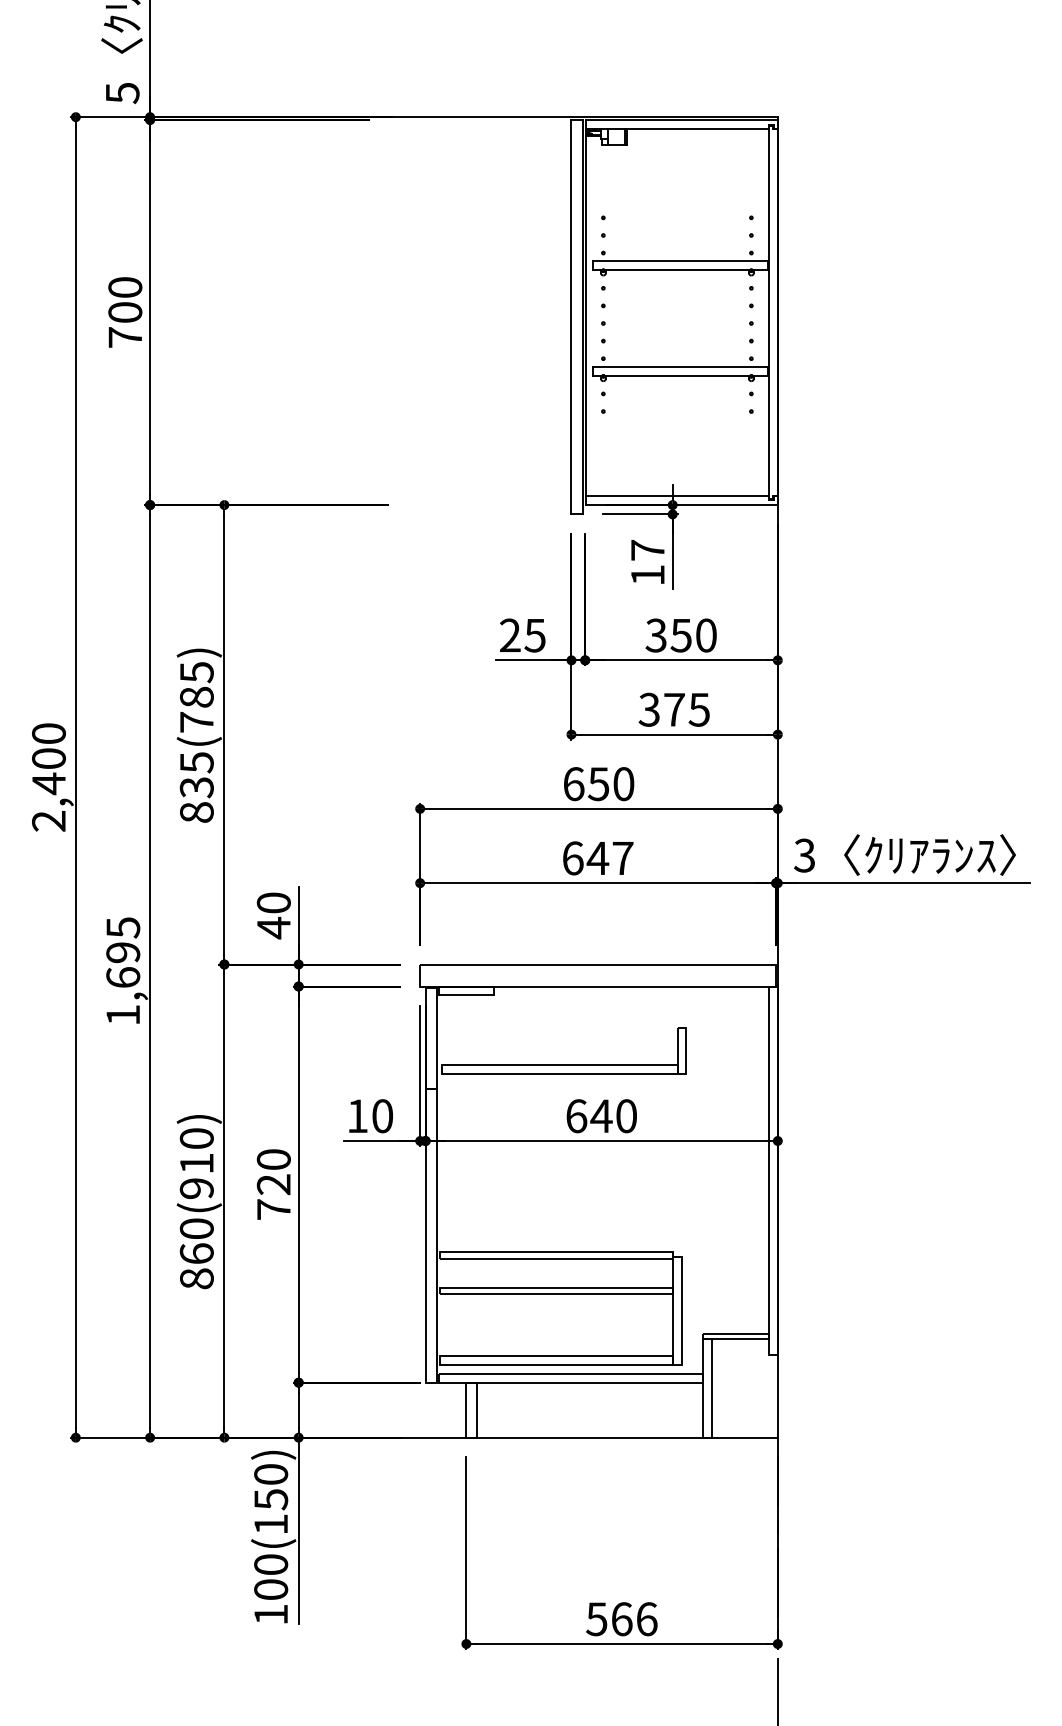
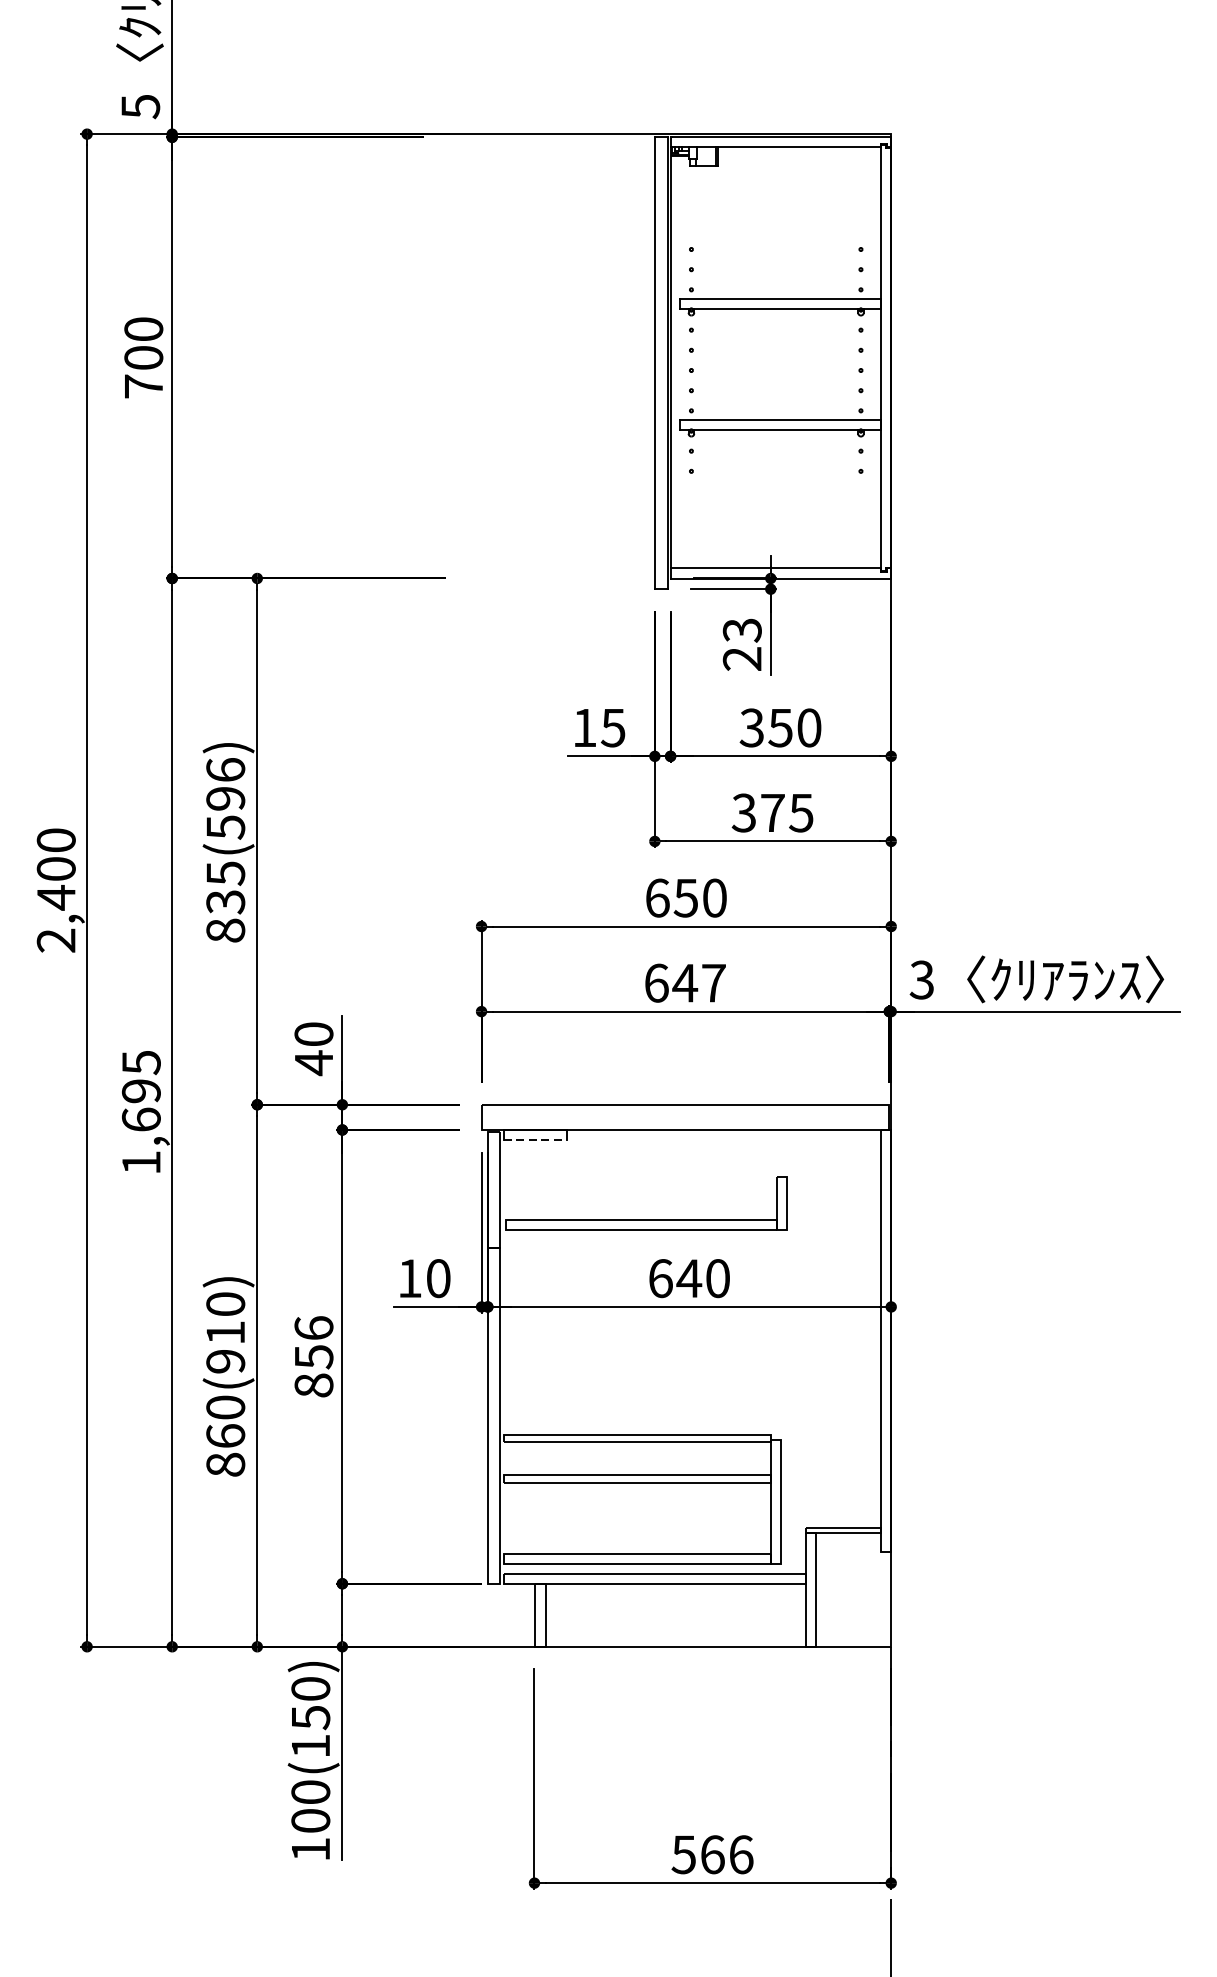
text: (647, 562) -> (741, 644), 17 -> 23
text: (510, 634) -> (585, 726), 25 -> 15
text: (196, 697) -> (225, 798), 835(785) -> 835(596)
line: (466, 995) -> (534, 1140), solid -> dashed
text: (273, 1184) -> (313, 1356), 720 -> 856

